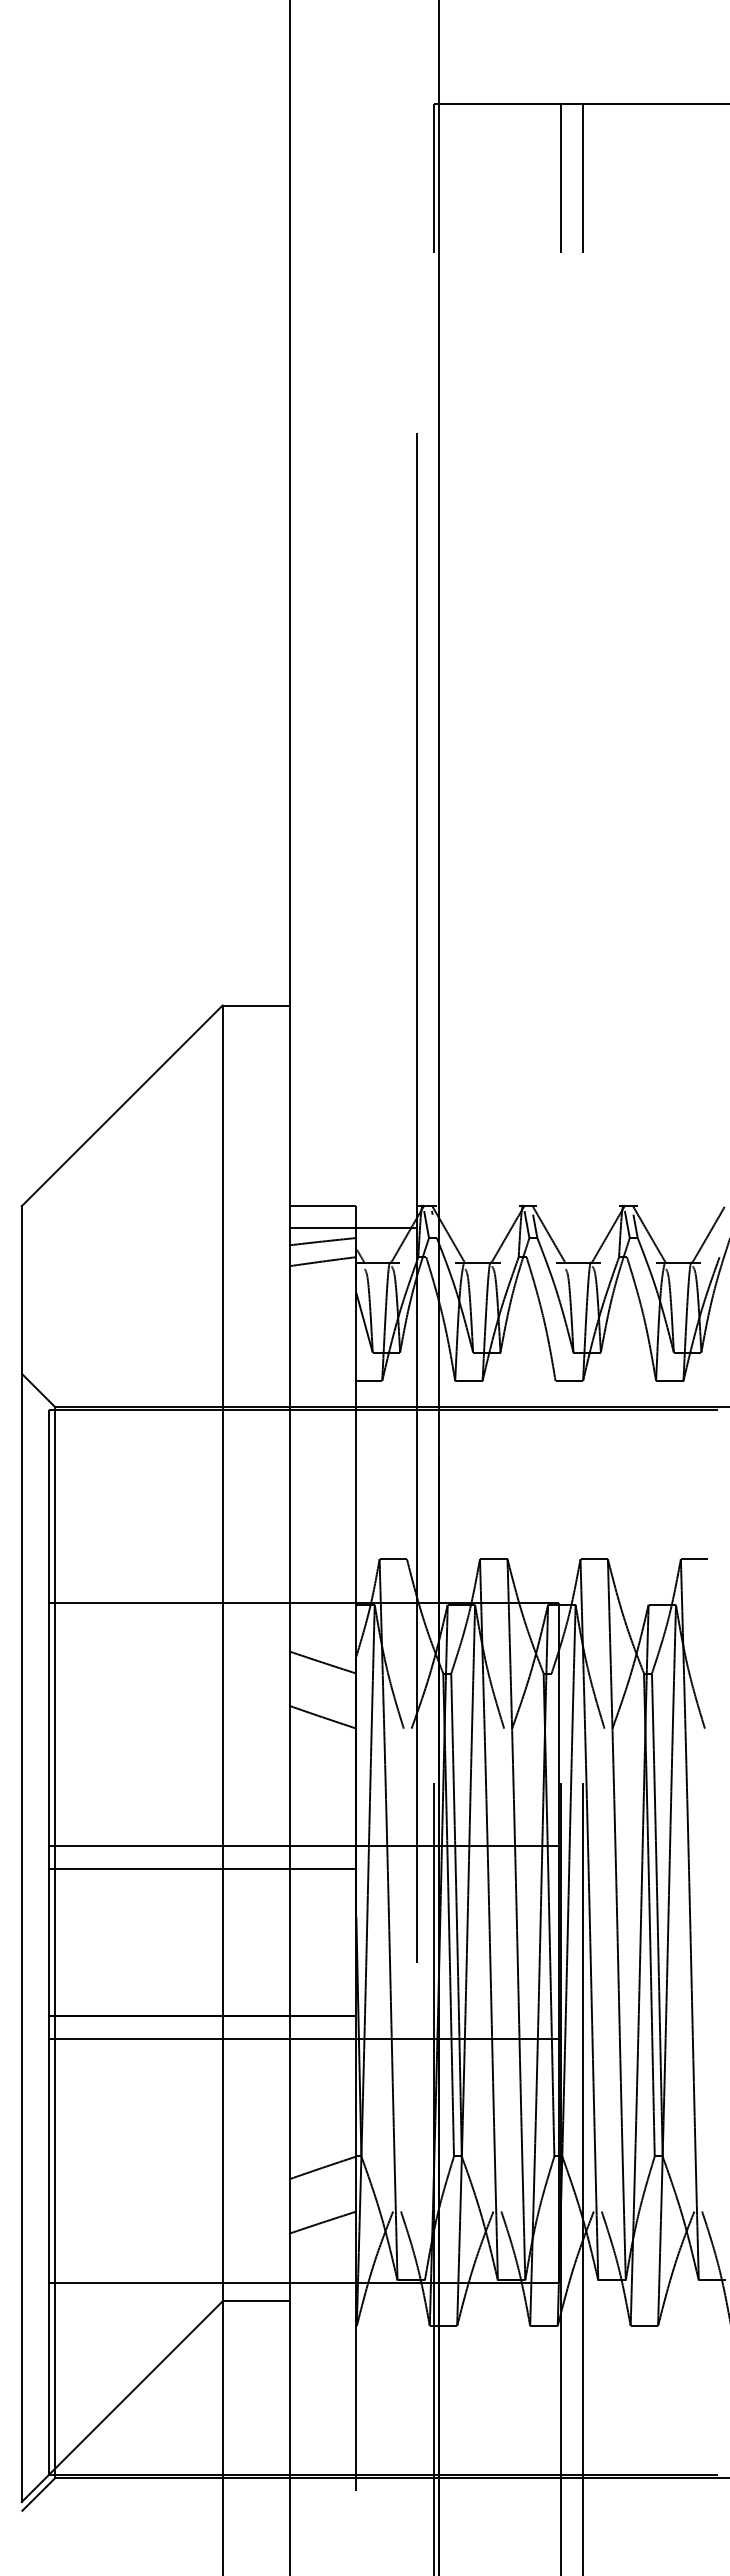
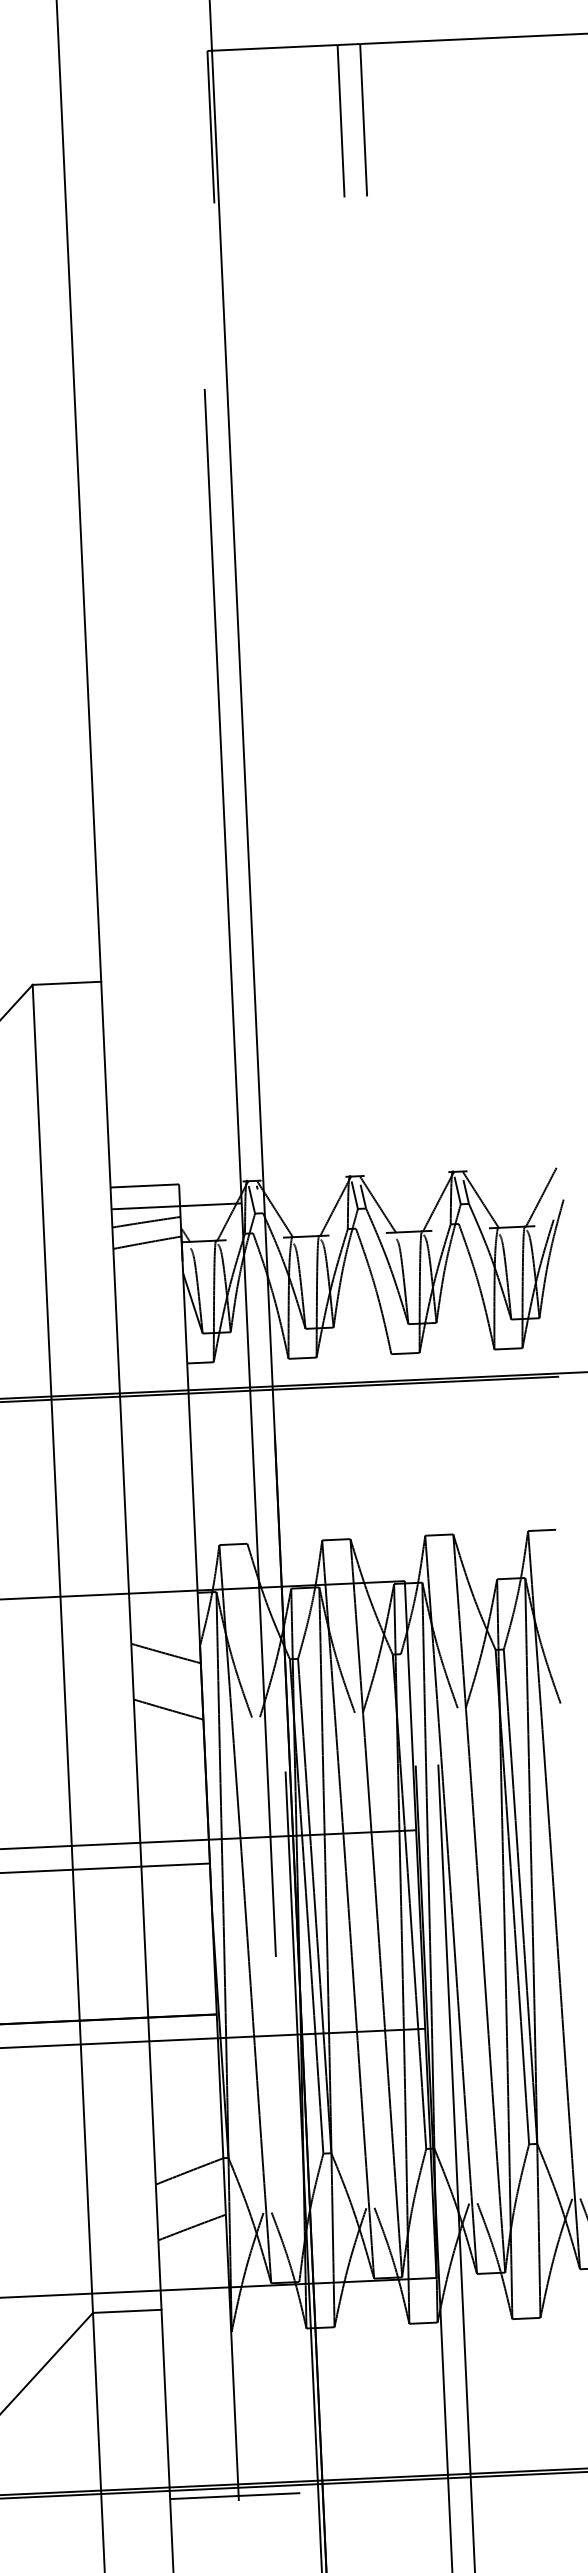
line: (352, 2486) -> (234, 2496), added

